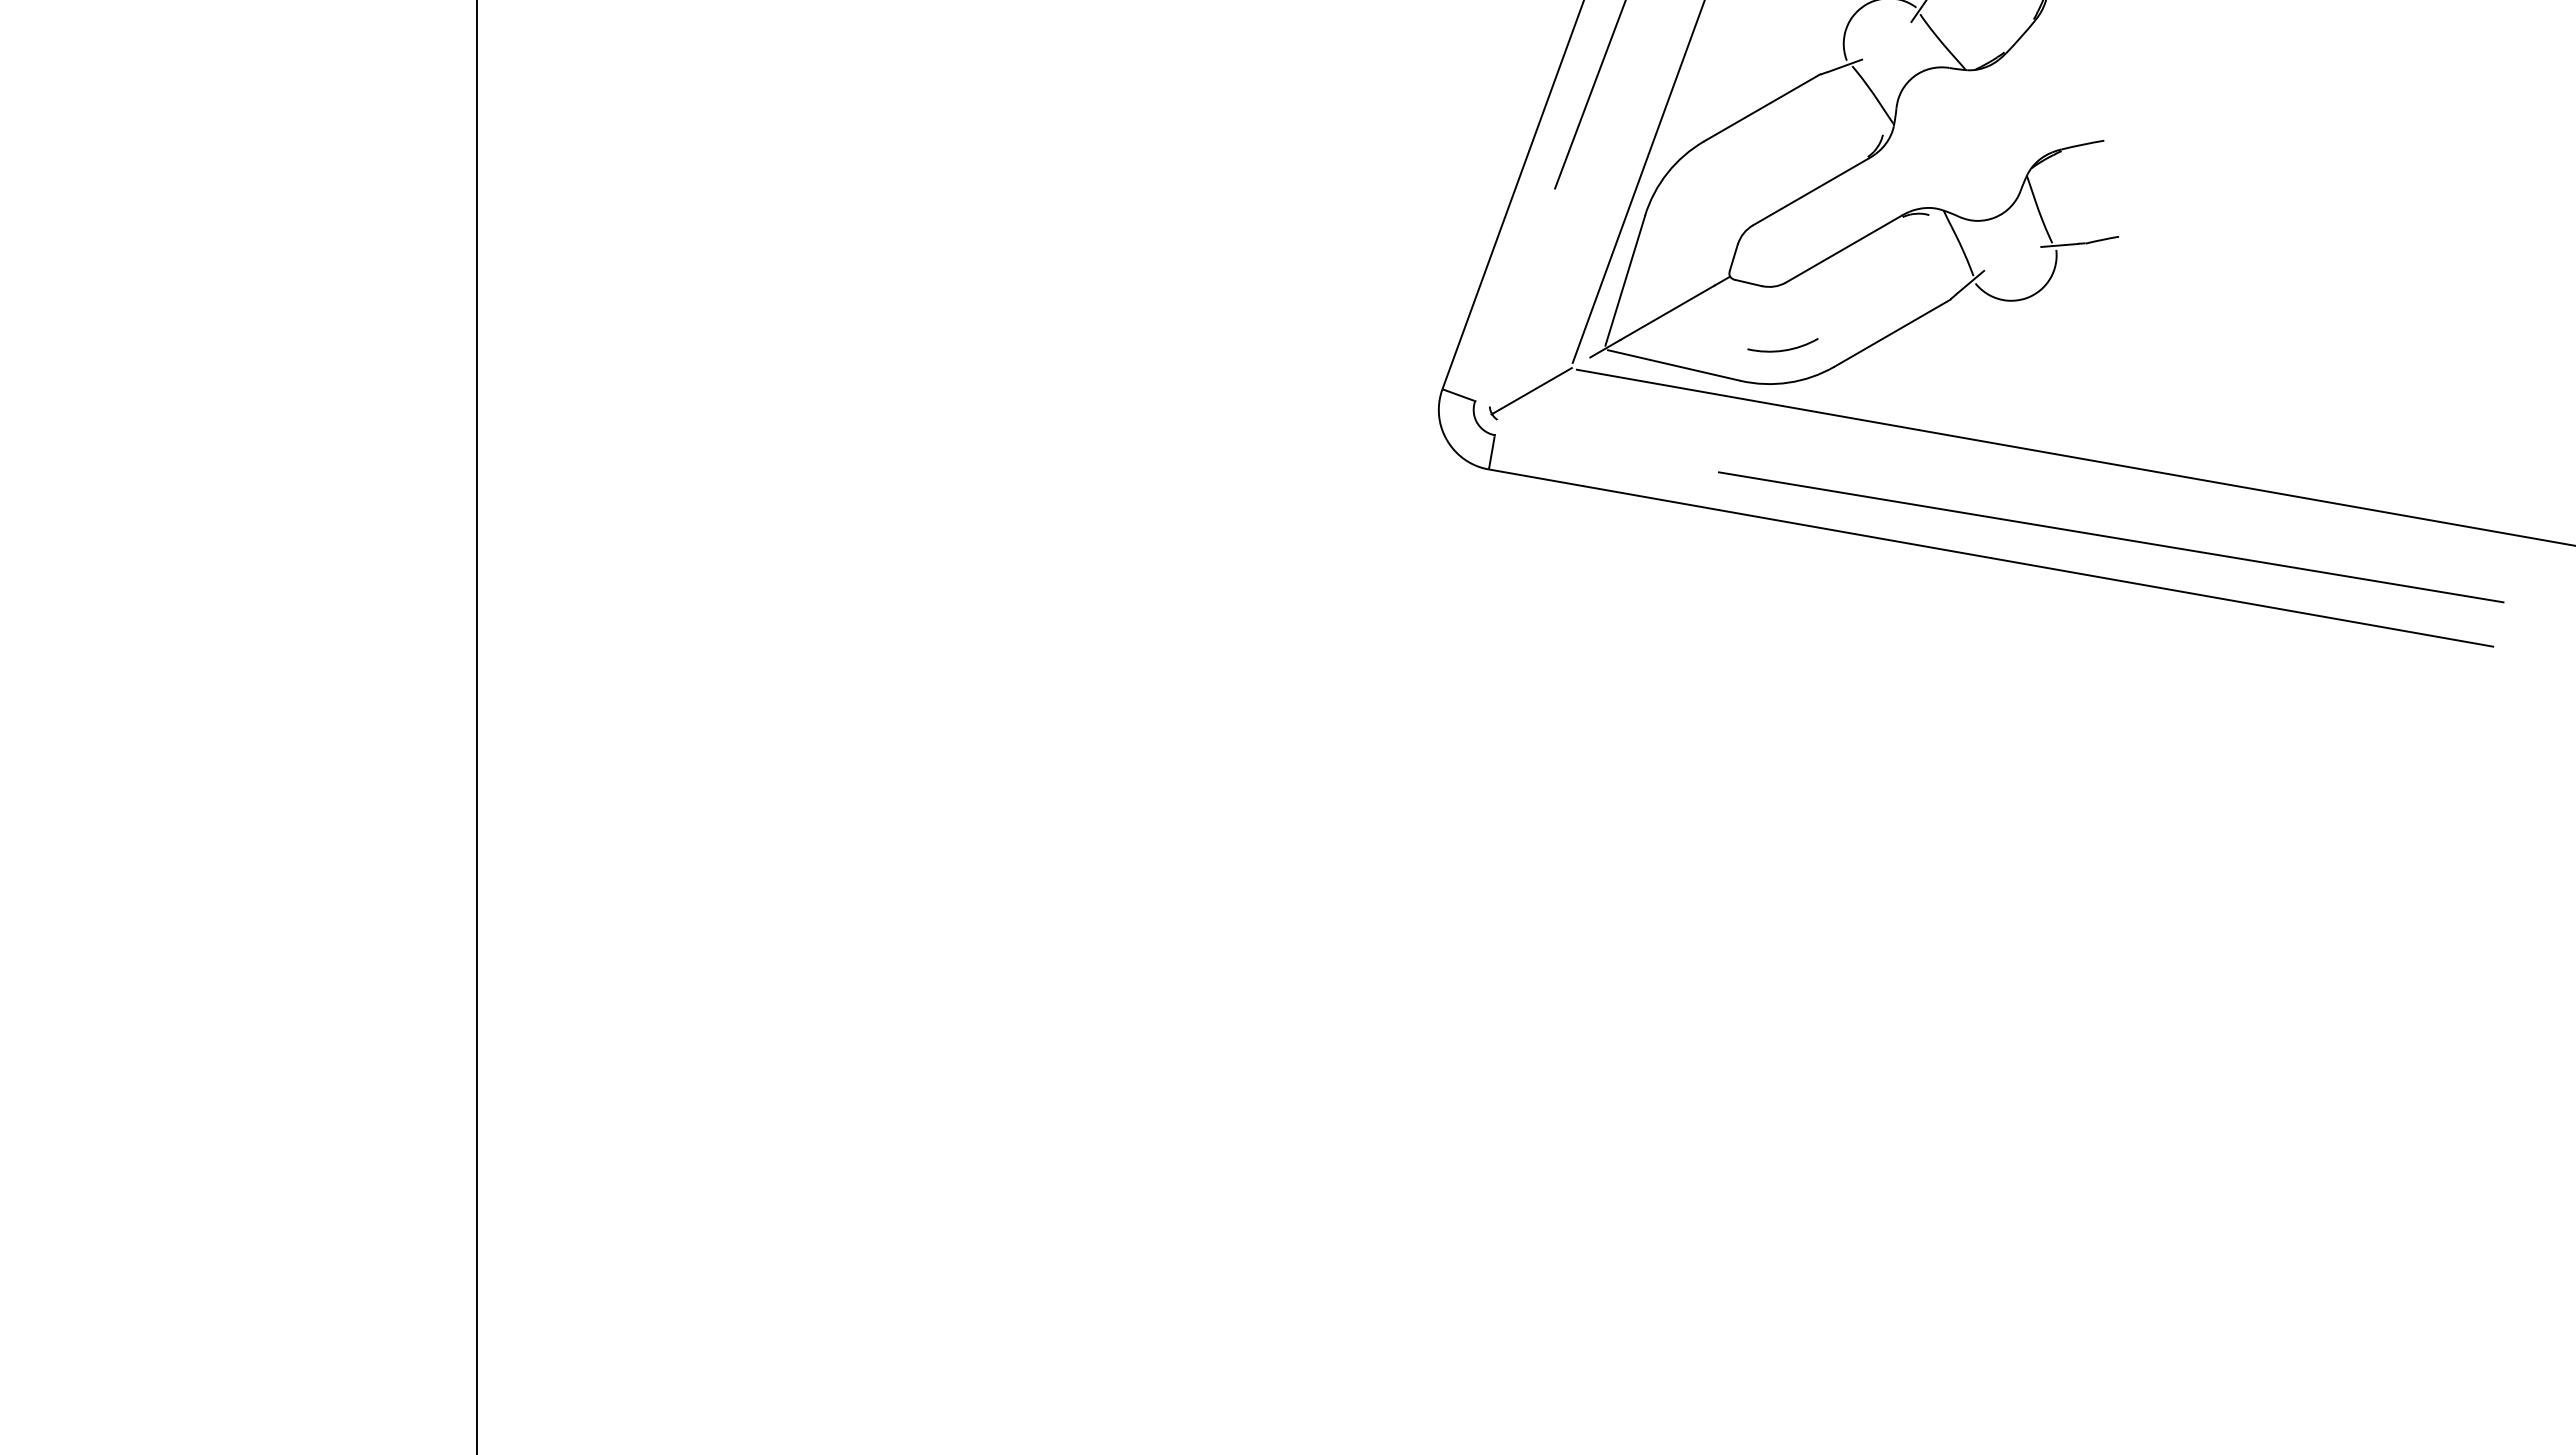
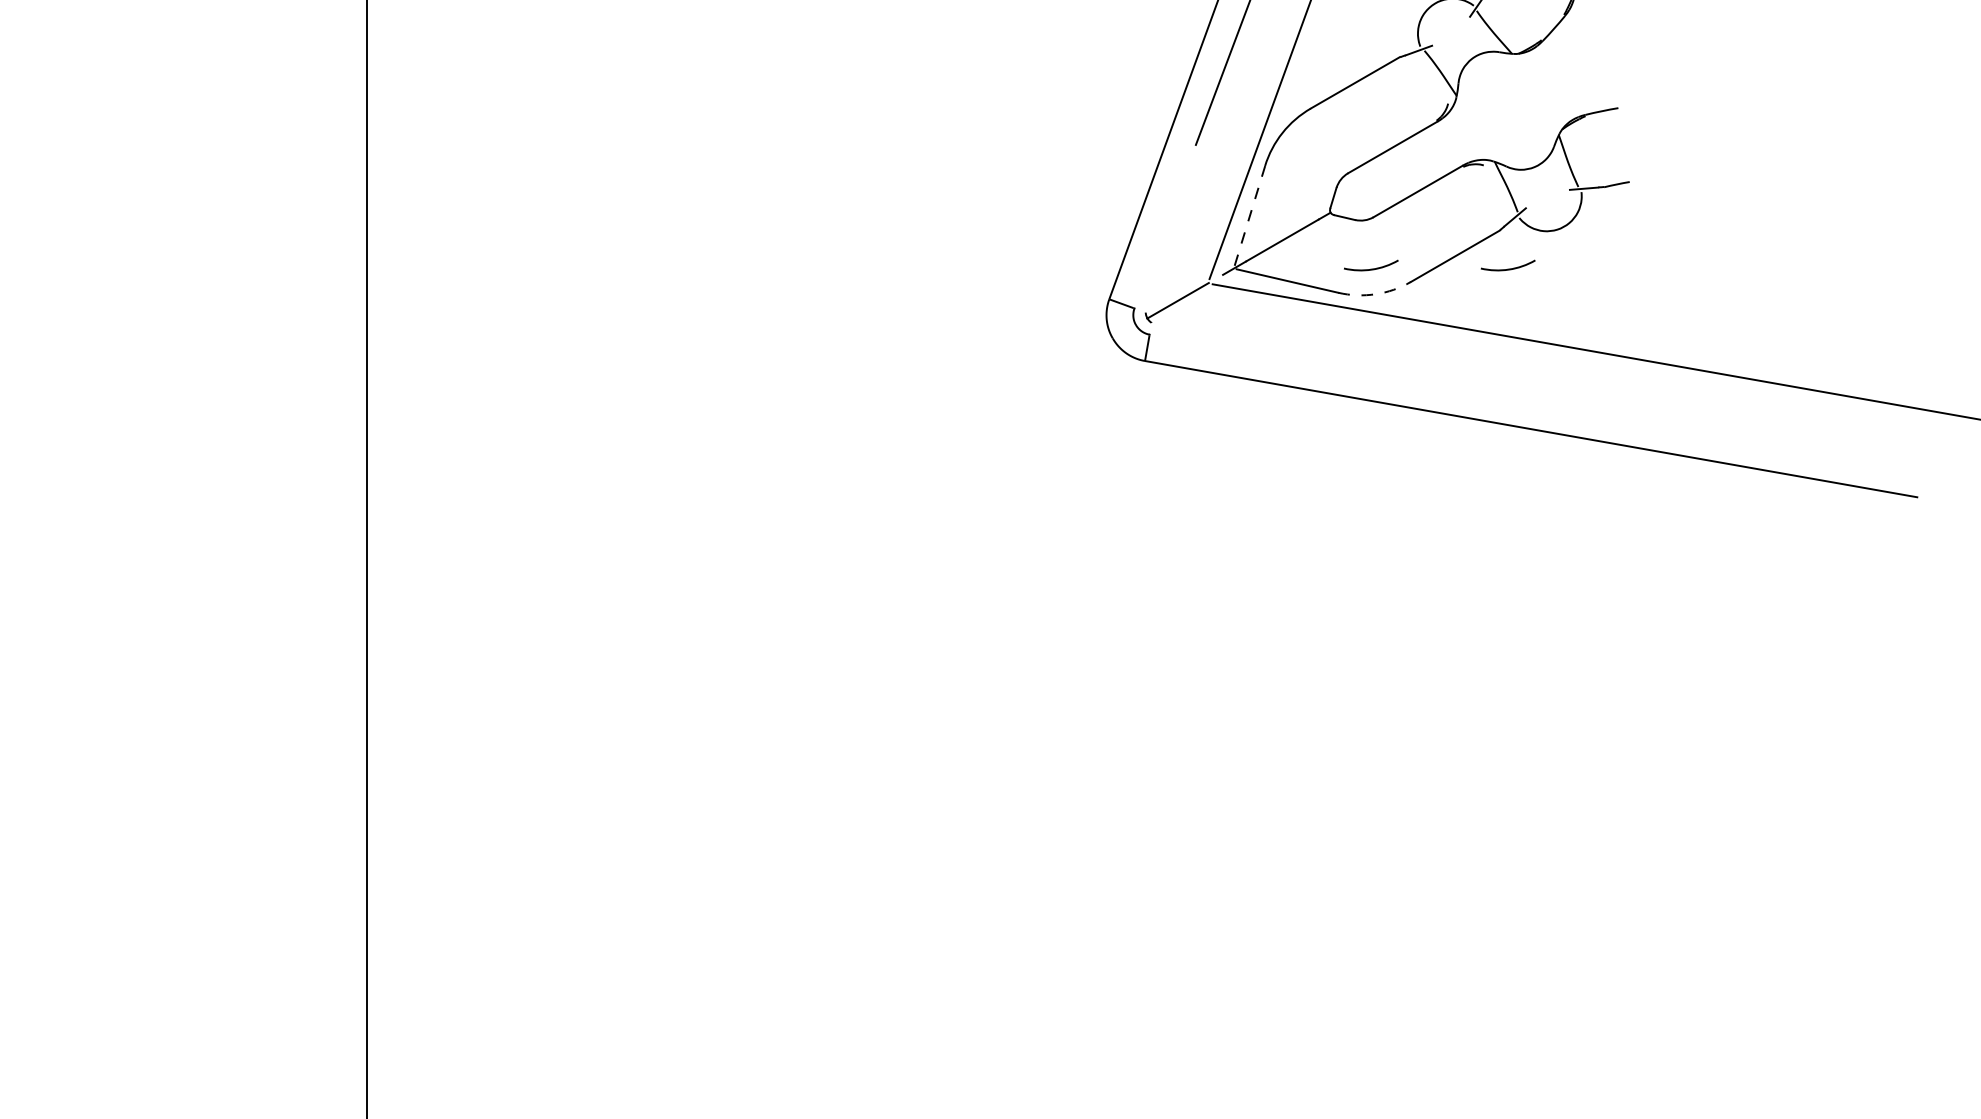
line: (1625, 280) -> (1250, 215), solid -> dashed
arc: (1960, 349) -> (1507, 268), added
arc: (1788, 382) -> (1375, 294), solid -> dashed
line: (2111, 537) -> (1623, 413), removed

